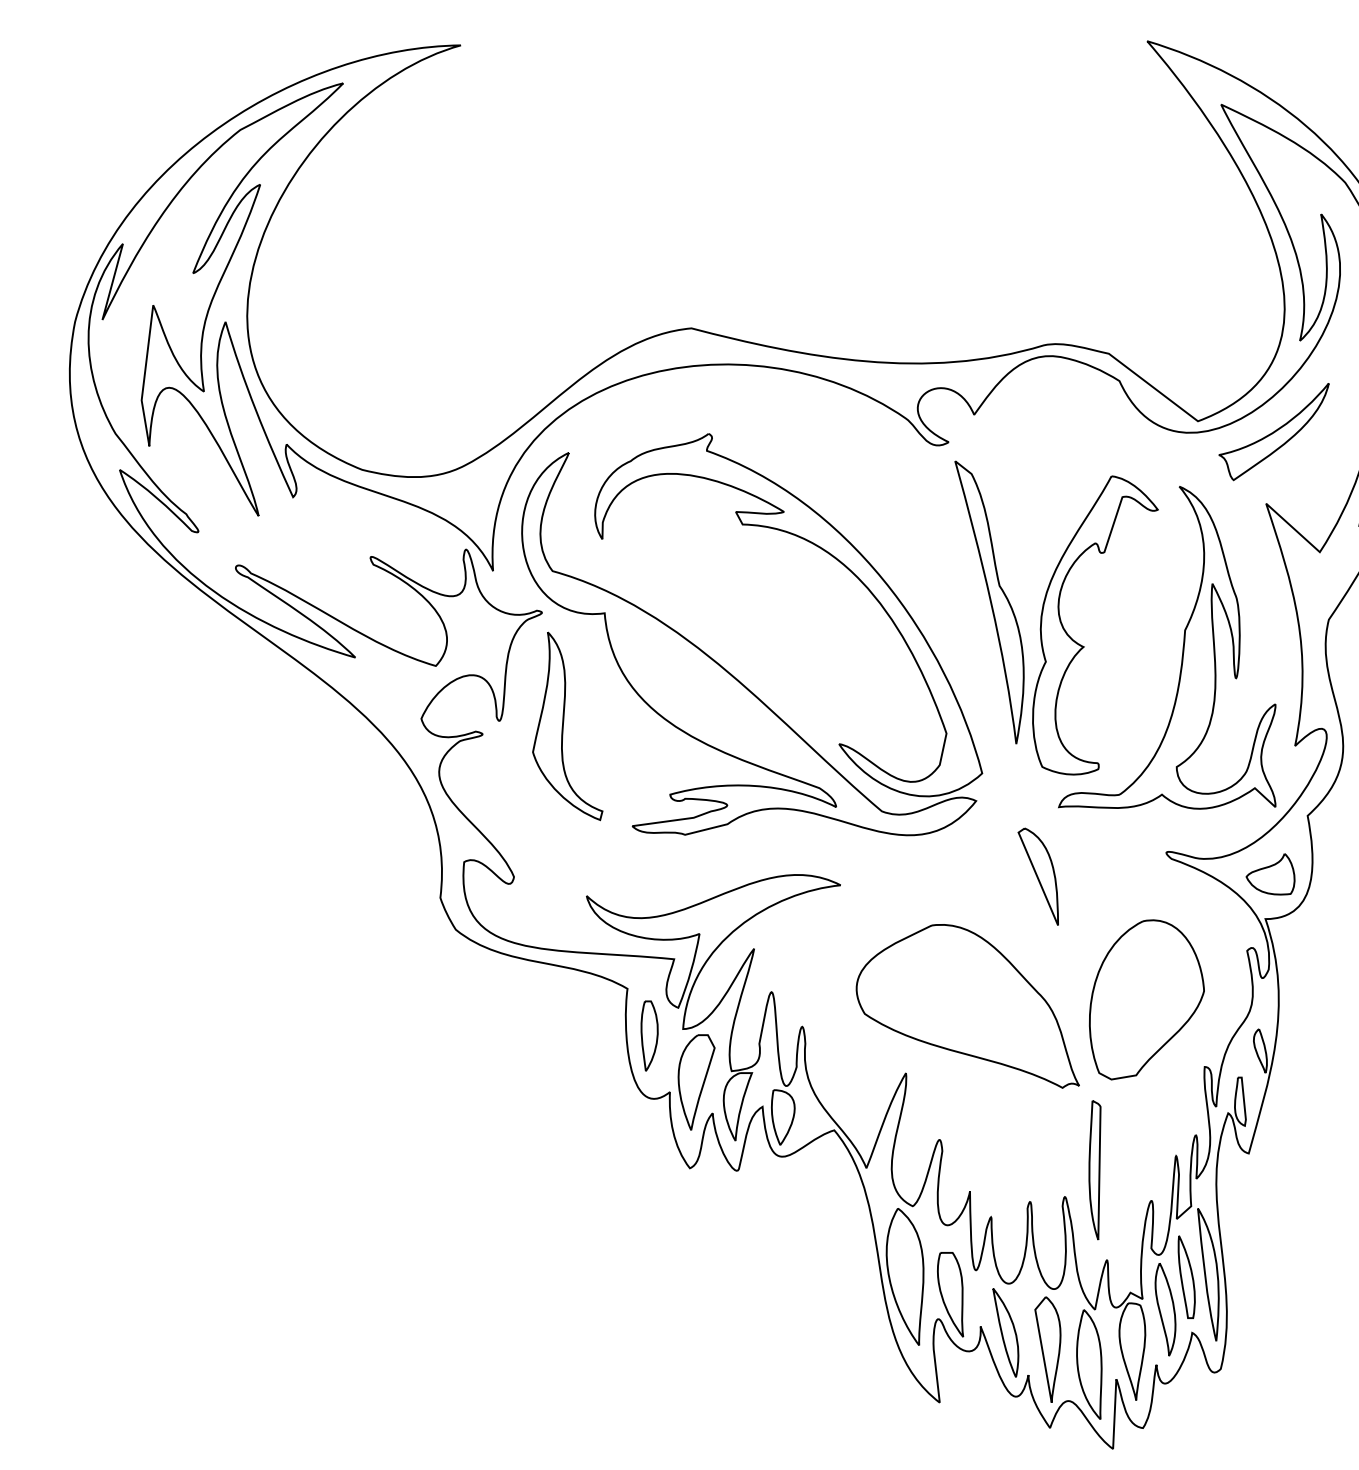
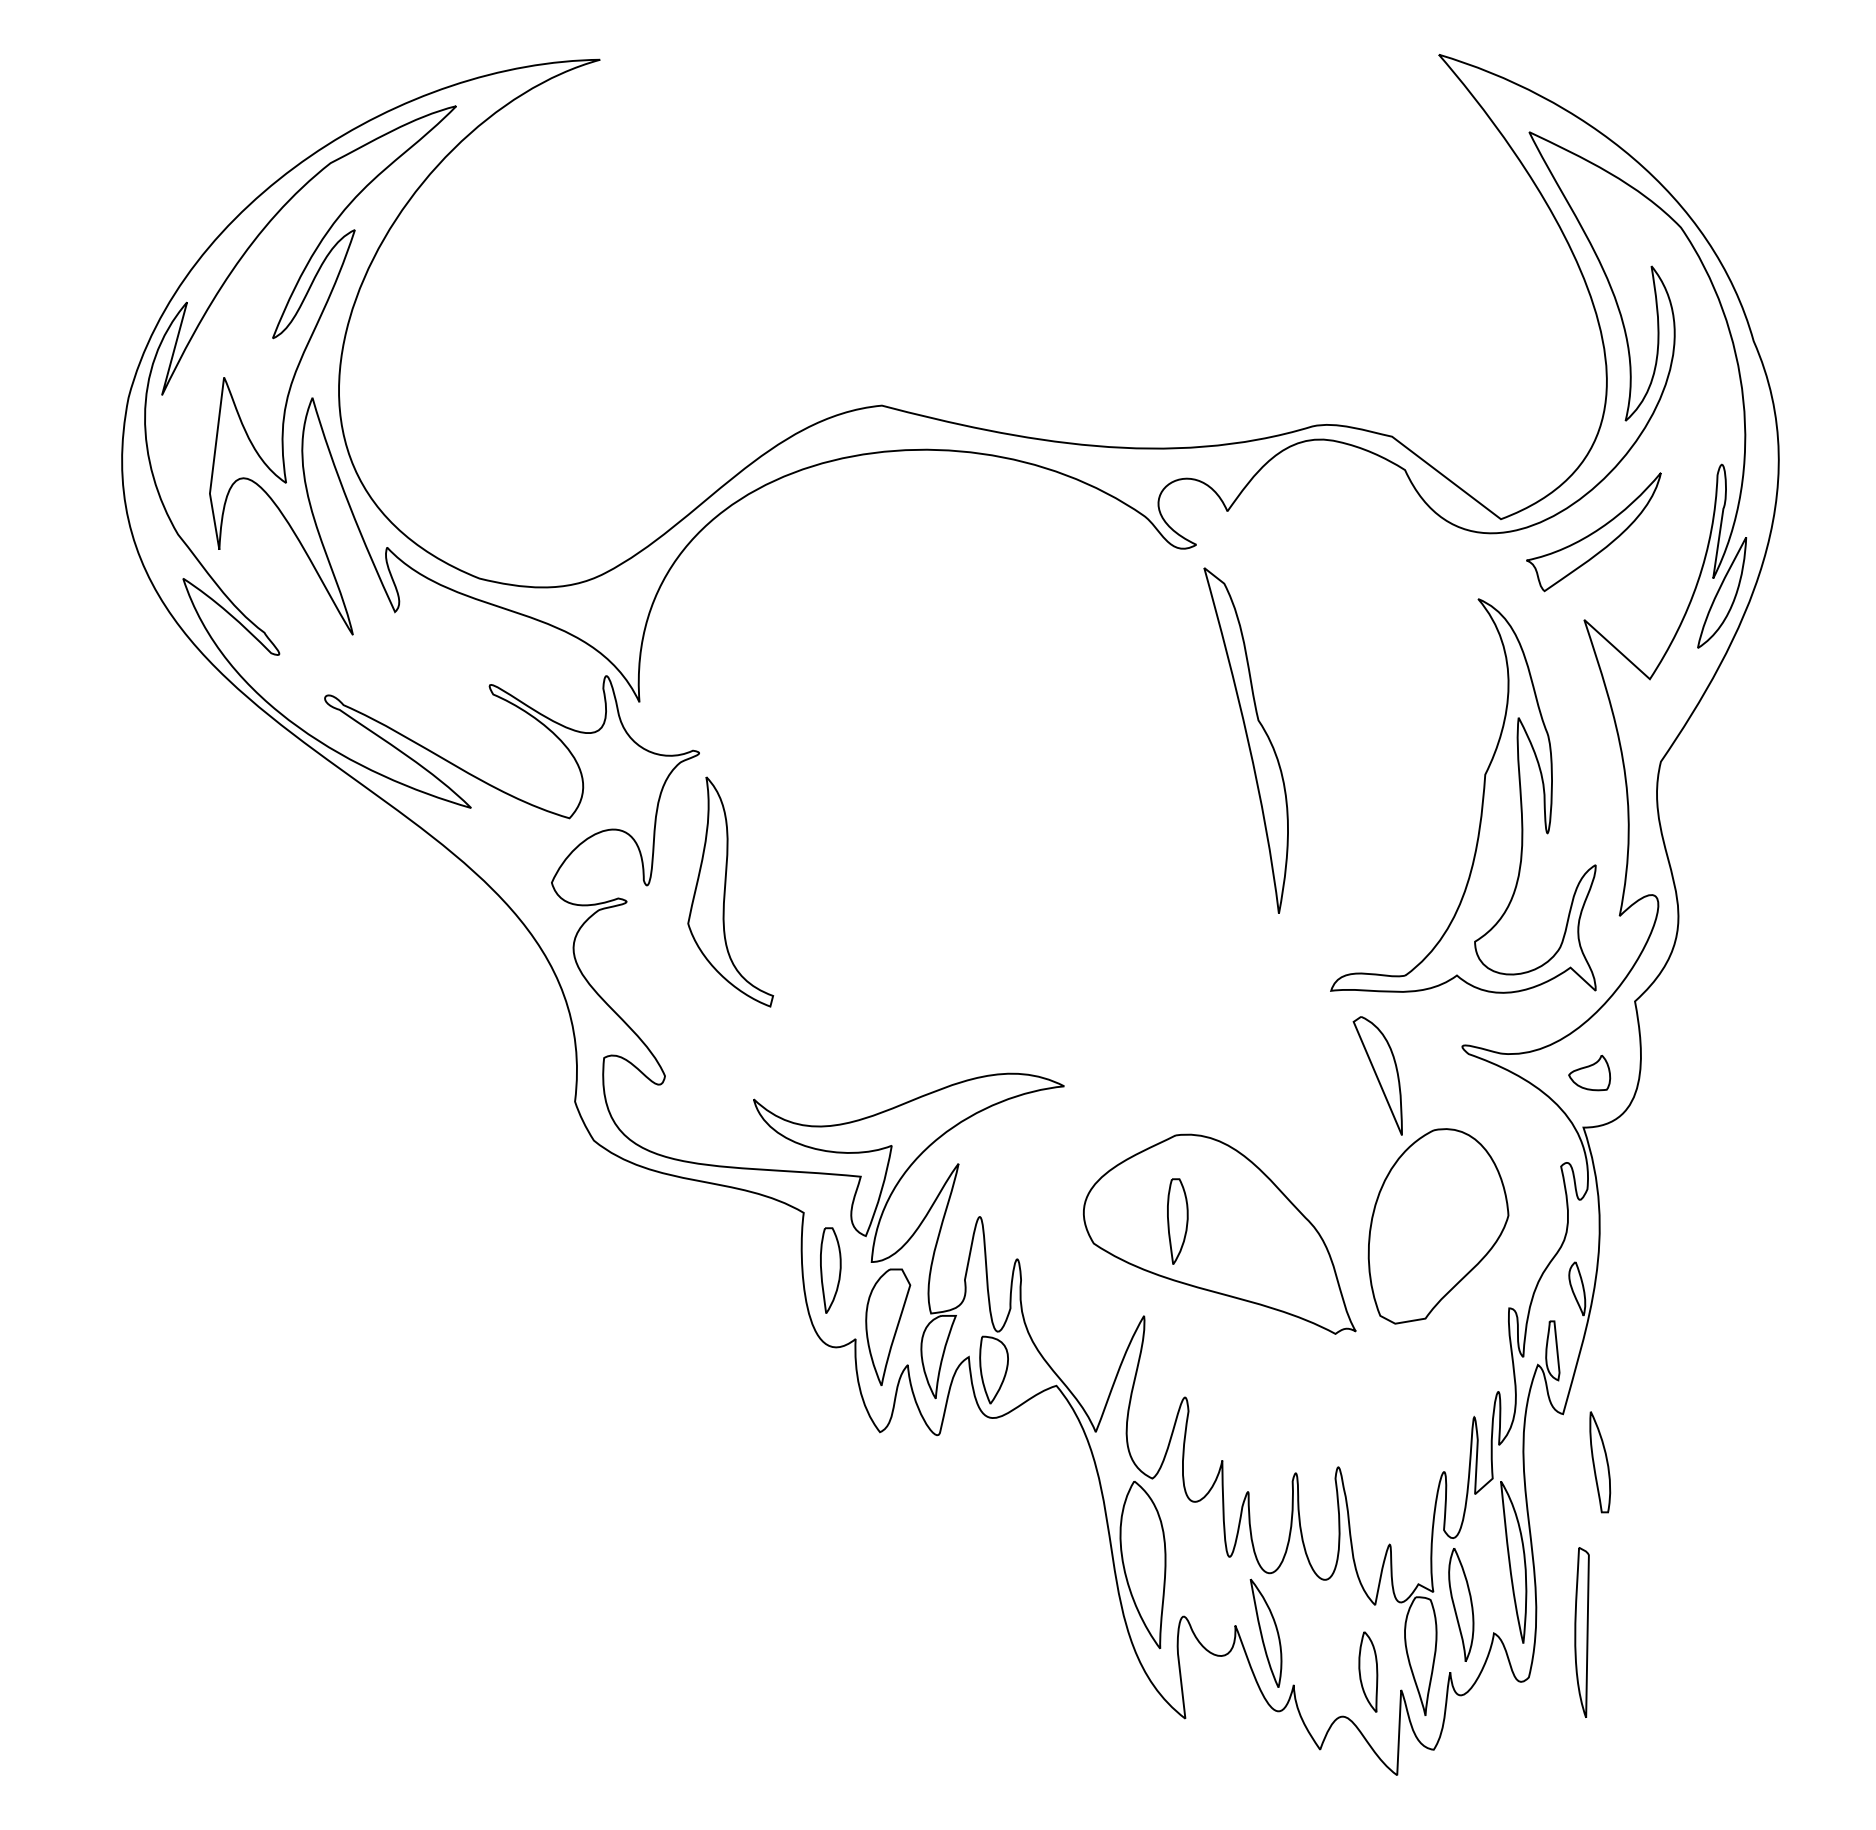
part: (1084, 646) -> (1362, 794), removed
part: (726, 669) -> (924, 822), removed
part: (1270, 873) -> (1589, 1072), size x0.7
part: (1038, 876) -> (1377, 1075), moved
part: (933, 995) -> (1177, 1221), added
part: (1094, 1170) -> (1581, 1632), moved
part: (1186, 1277) -> (1600, 1462), moved
part: (950, 1294) -> (1198, 1586), removed
part: (1047, 1349) -> (1317, 1653), removed
part: (1089, 1364) -> (1368, 1671), size x0.6

